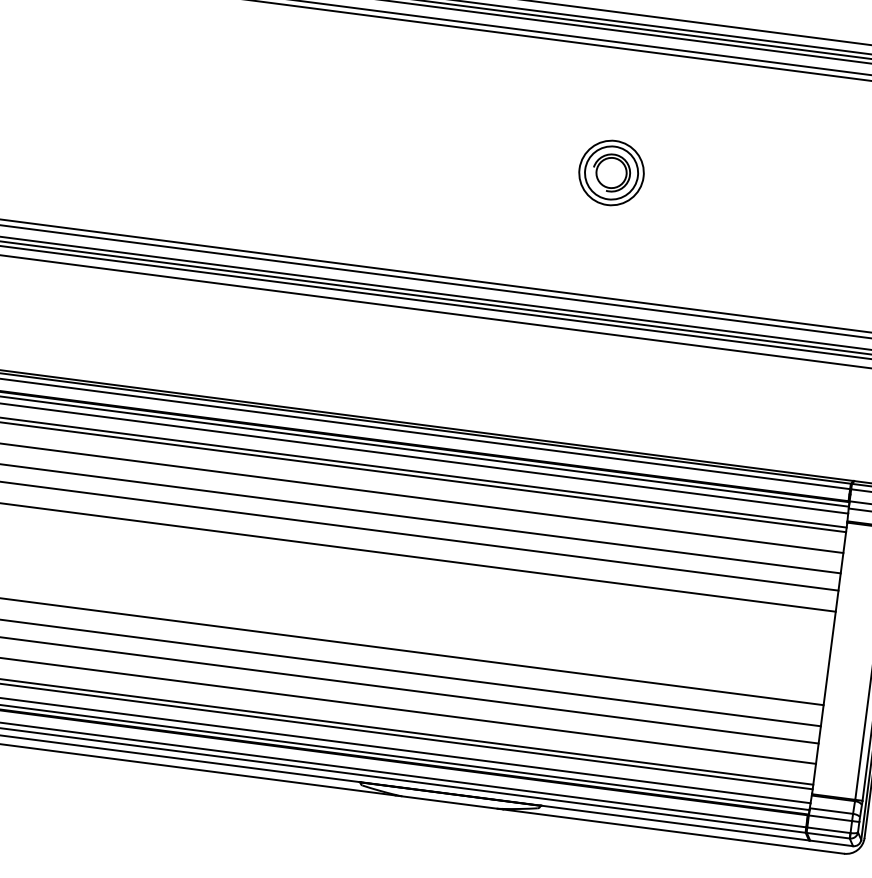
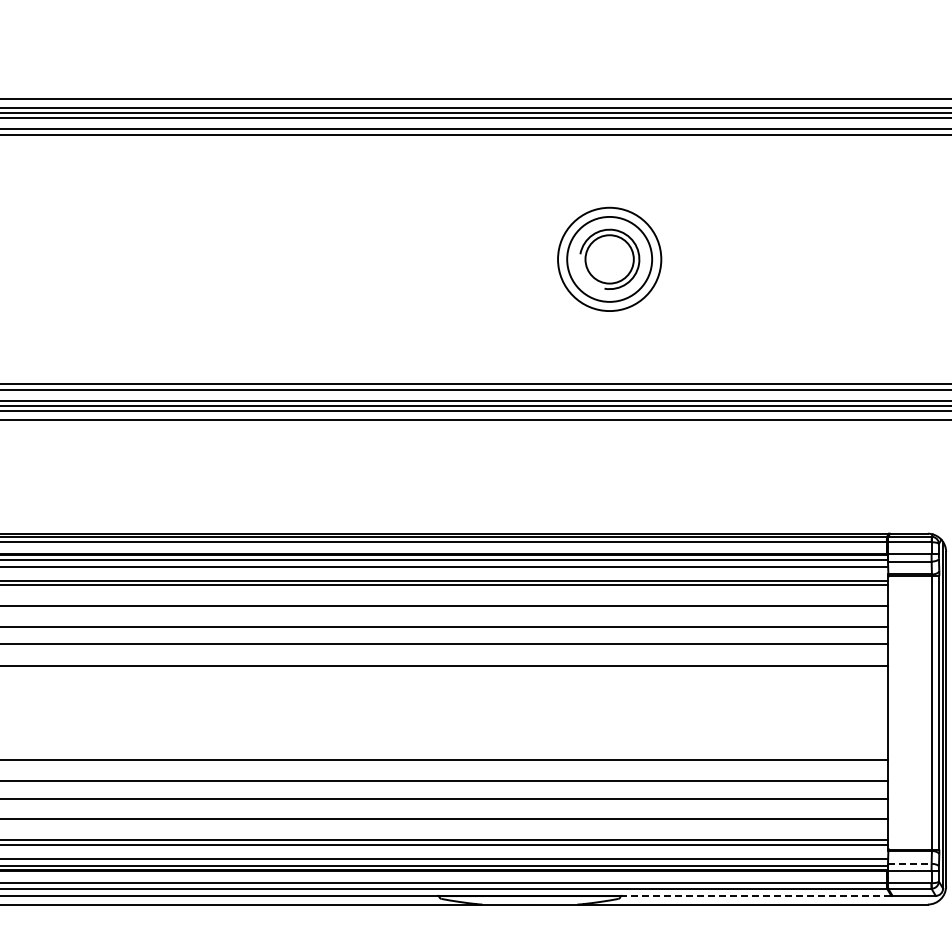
part: (611, 173) -> (609, 259), size x1.6
line: (831, 810) -> (909, 863), solid -> dashed
line: (675, 822) -> (756, 895), solid -> dashed

